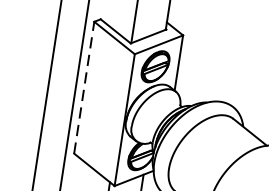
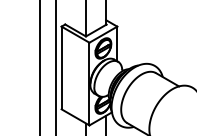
line: (84, 86) -> (61, 67), dashed -> solid

